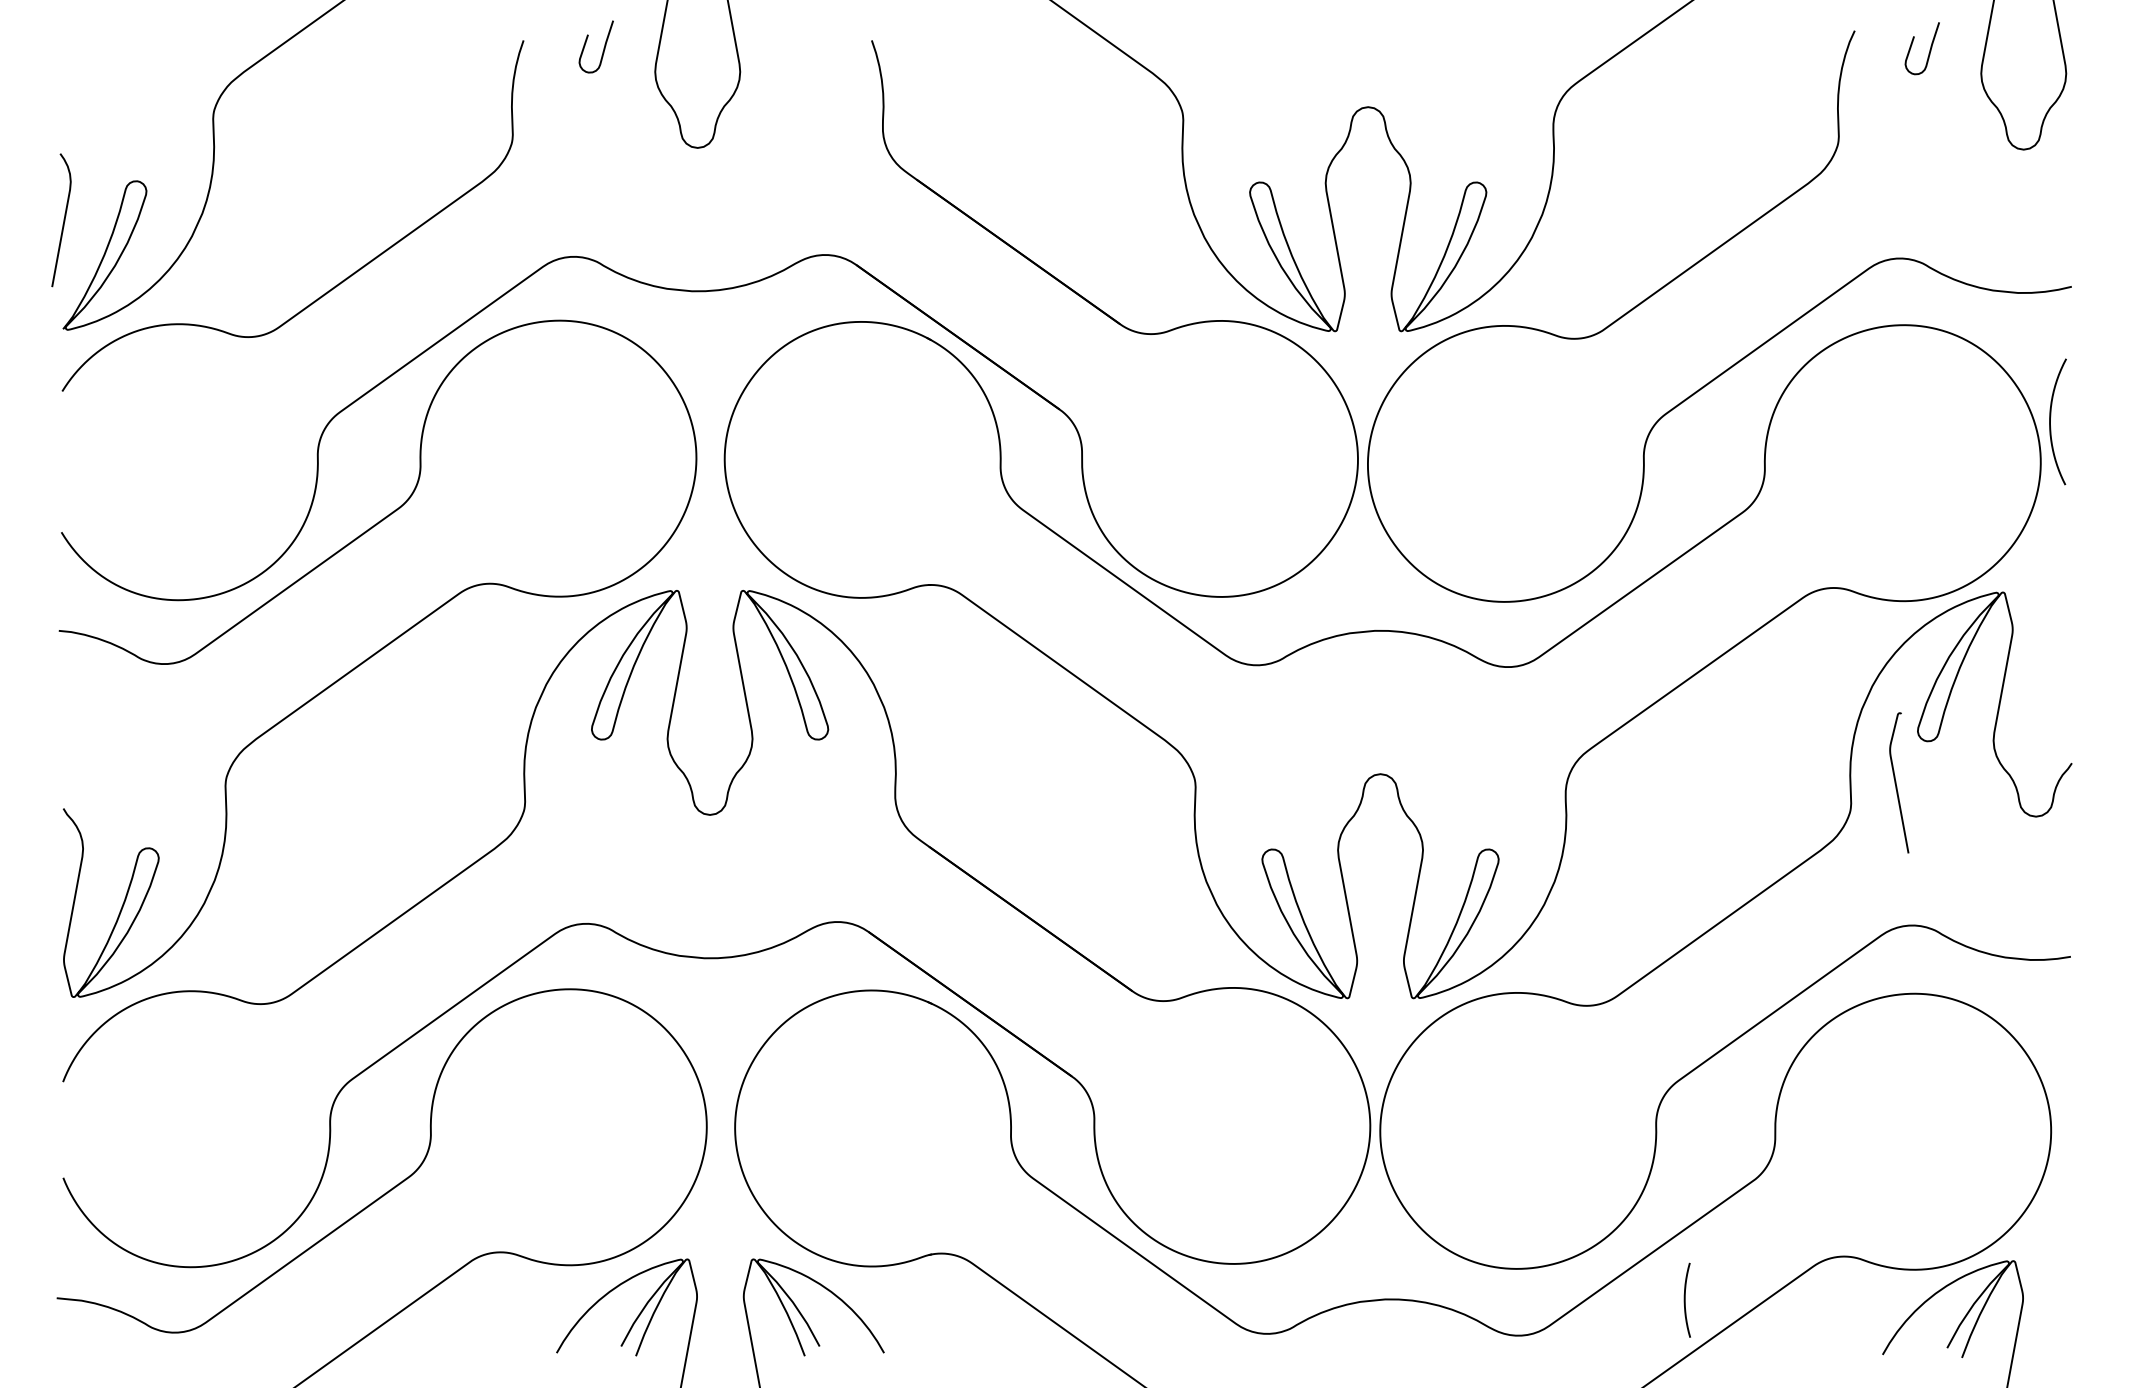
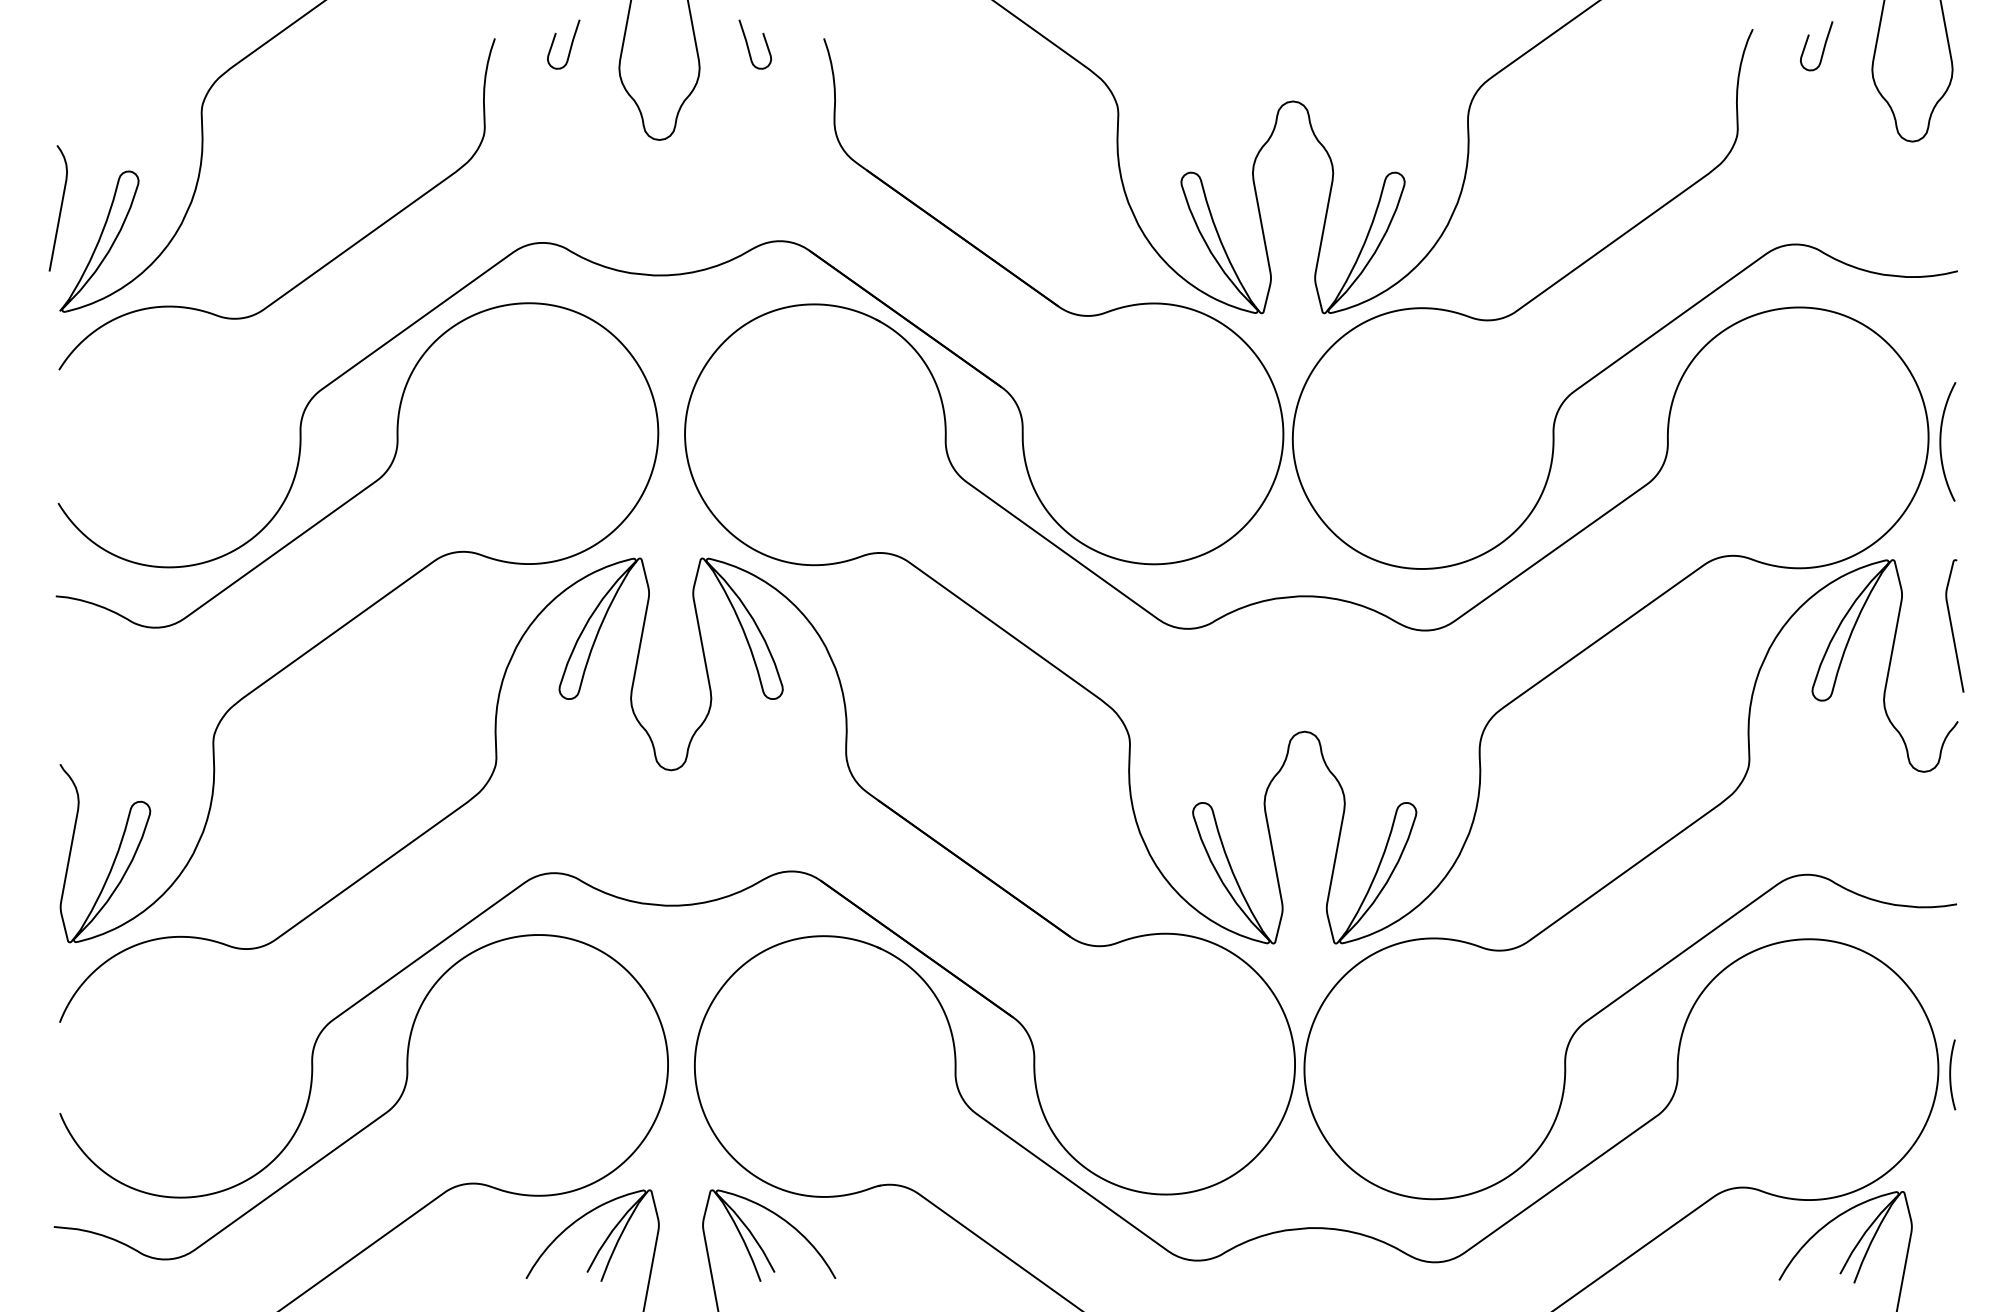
curve: (791, 46) -> (748, 44), added
curve: (2051, 421) -> (1941, 441), moved
curve: (1896, 782) -> (1952, 625), moved
curve: (1686, 1298) -> (1951, 1073), moved

